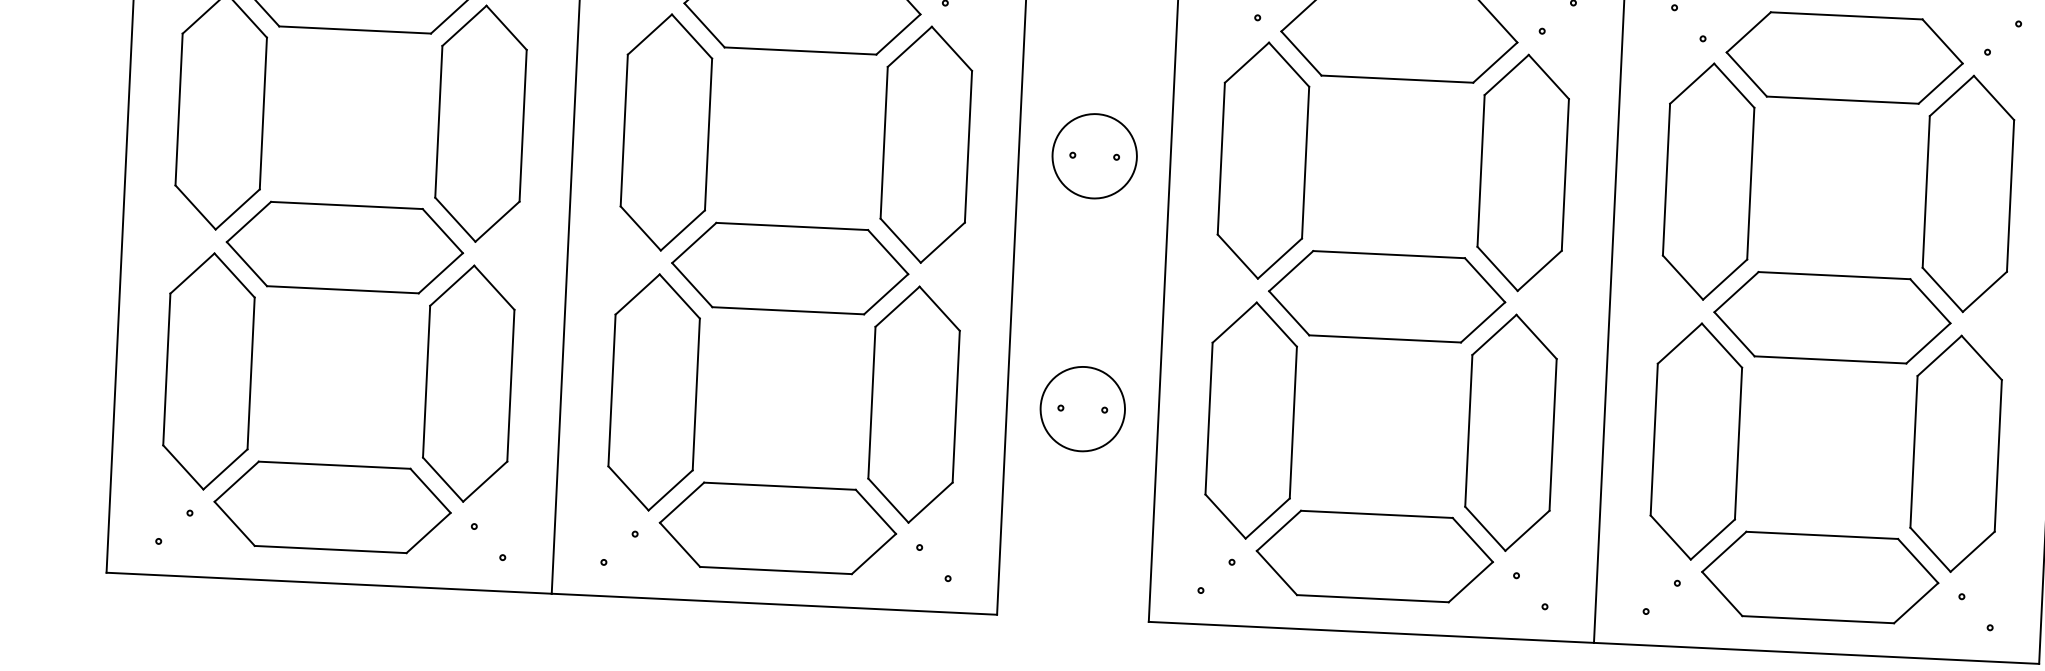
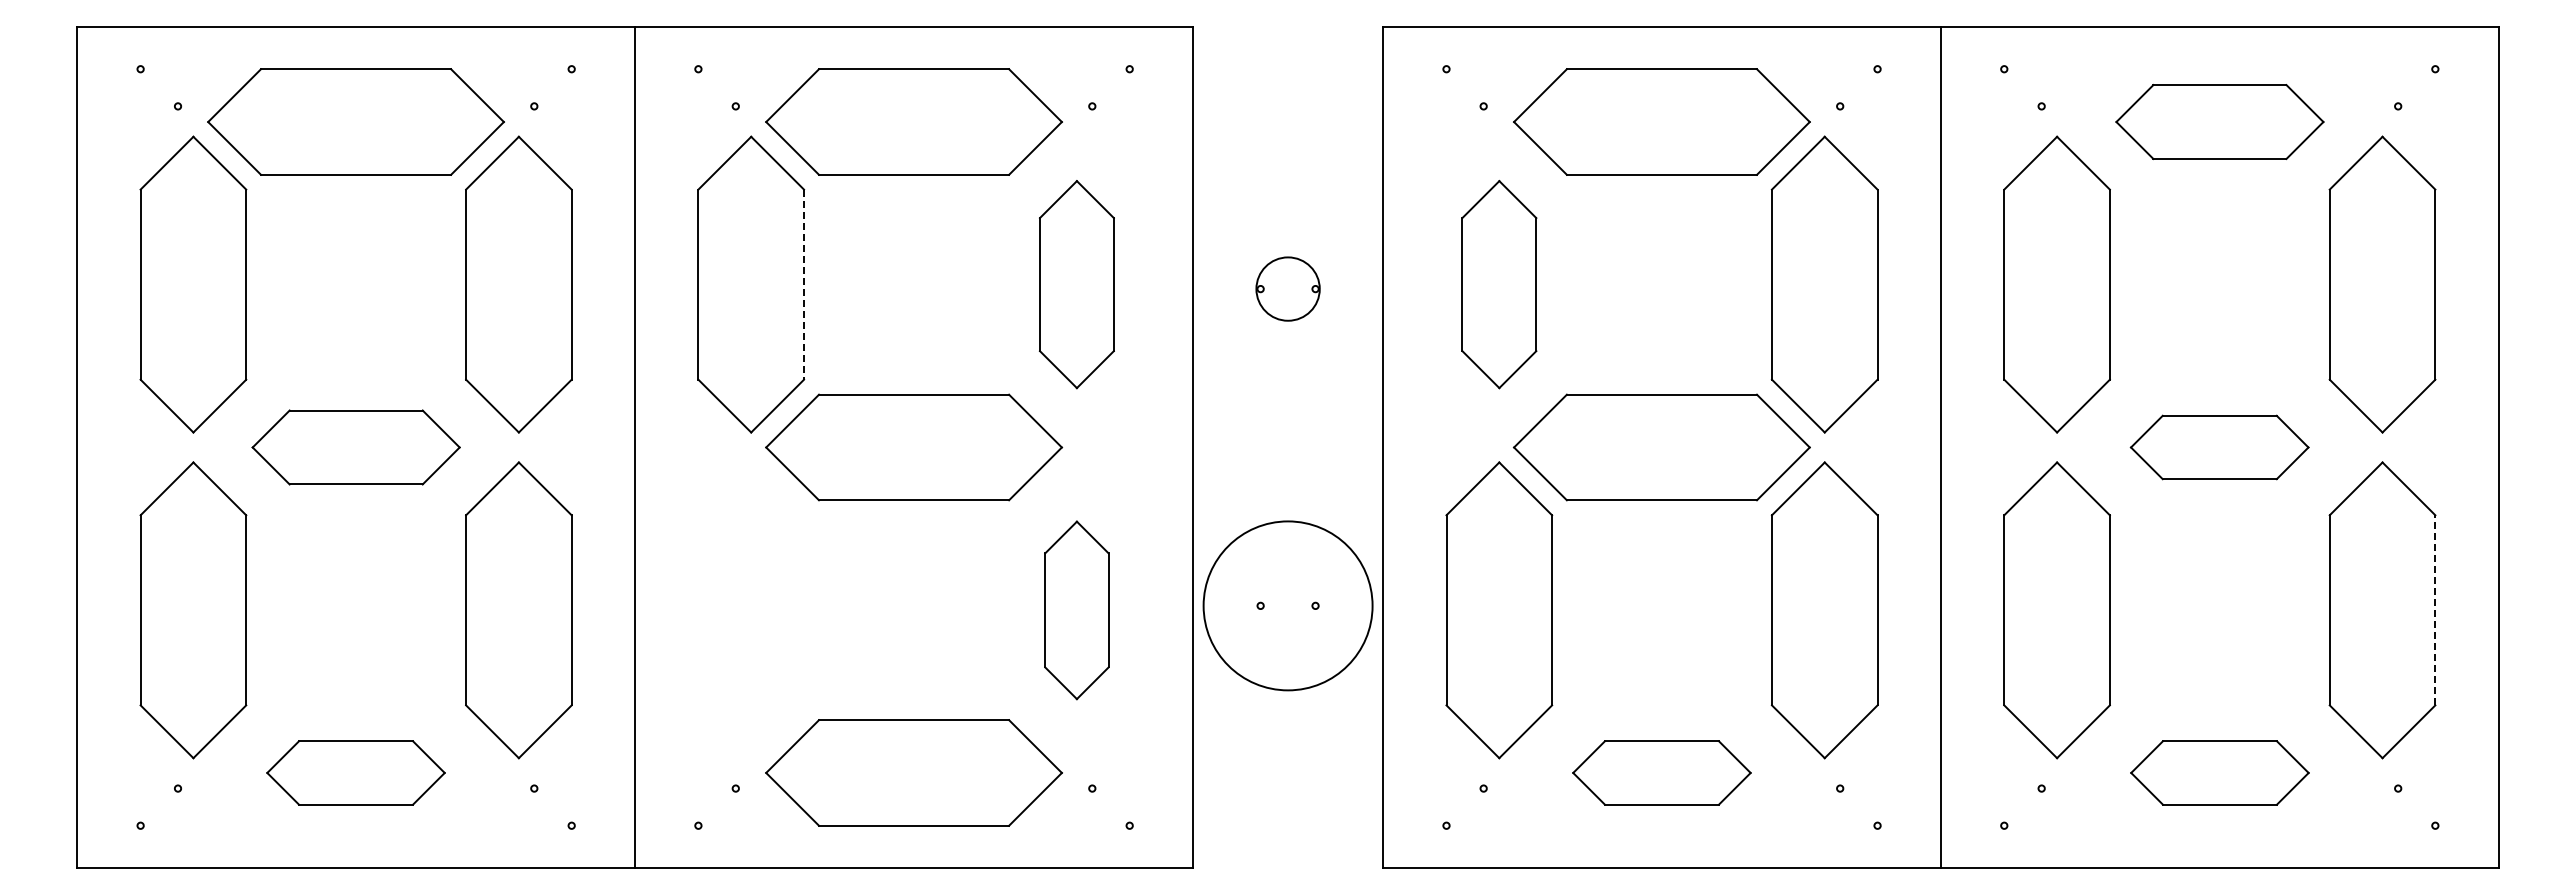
part: (1844, 57) -> (2219, 121), size x0.7
line: (708, 135) -> (804, 285), solid -> dashed
part: (926, 144) -> (1076, 284), size x0.7
circle: (1094, 155) -> (1287, 288), size x0.6
part: (1263, 160) -> (1499, 284), size x0.7
part: (345, 247) -> (356, 447), size x0.7
part: (1832, 317) -> (2219, 447), size x0.6
part: (654, 392) -> (751, 610), removed
part: (913, 404) -> (1076, 610), size x0.6
circle: (1082, 408) -> (1287, 605), size x1.6
line: (1998, 455) -> (2435, 609), solid -> dashed
part: (332, 506) -> (355, 772), size x0.6
part: (1374, 556) -> (1661, 772), size x0.6
part: (1819, 577) -> (2219, 772), size x0.6

